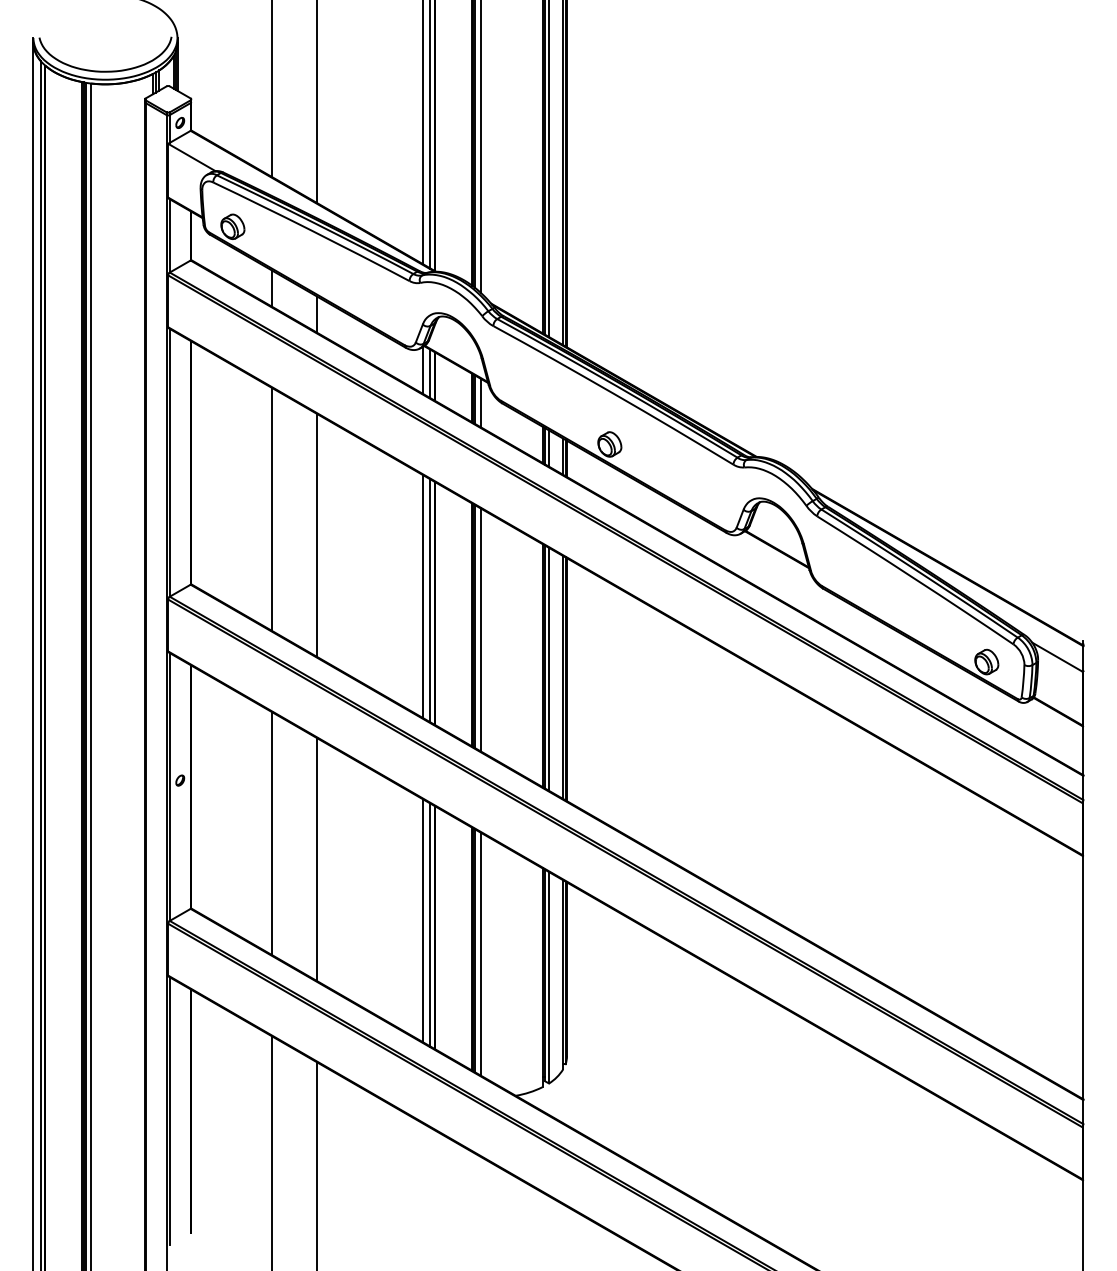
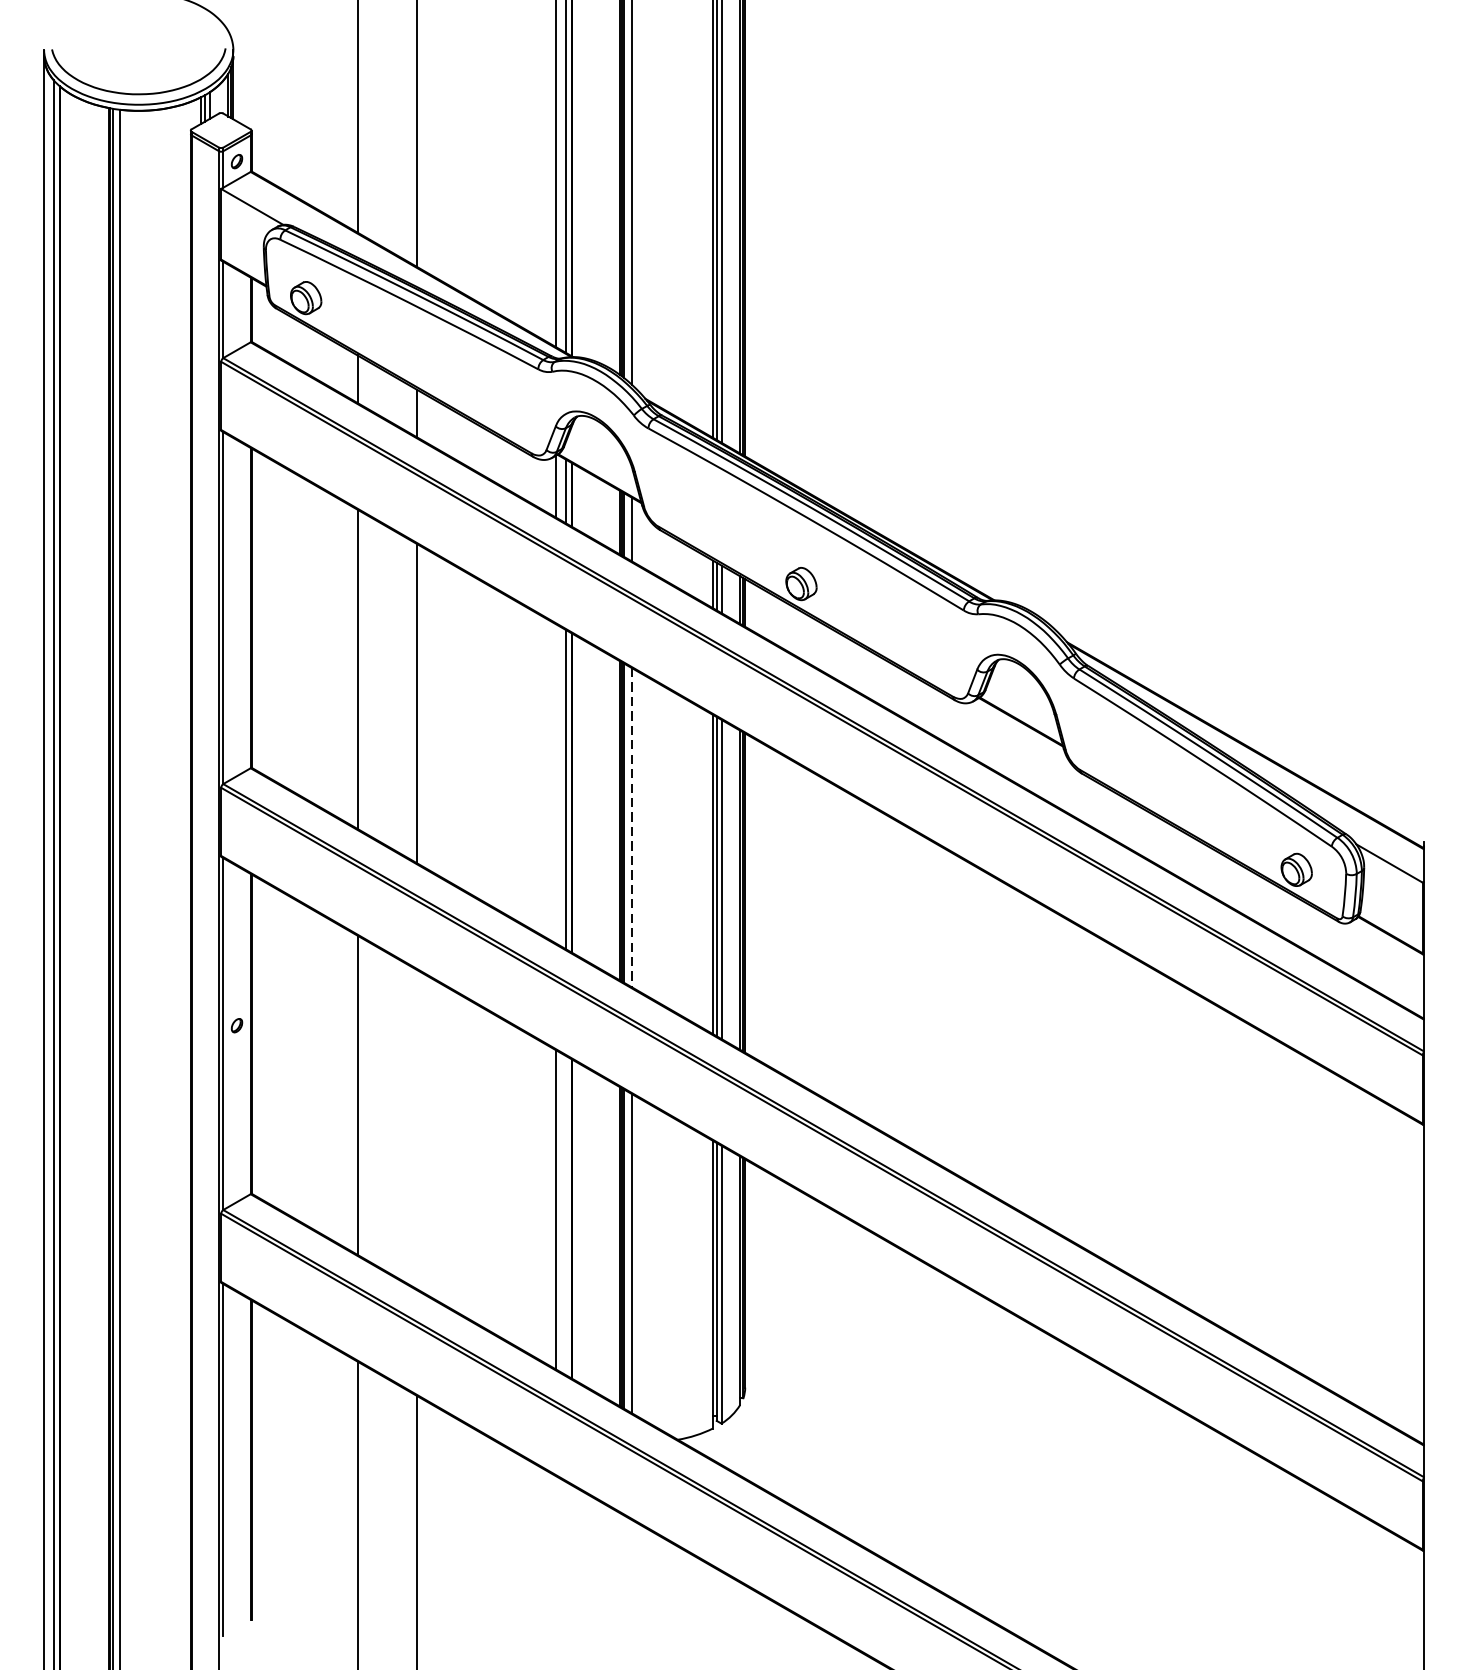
line: (422, 596) -> (555, 783), removed
line: (480, 629) -> (631, 827), solid -> dashed
line: (317, 859) -> (417, 1129), removed
line: (430, 924) -> (565, 1214), removed

